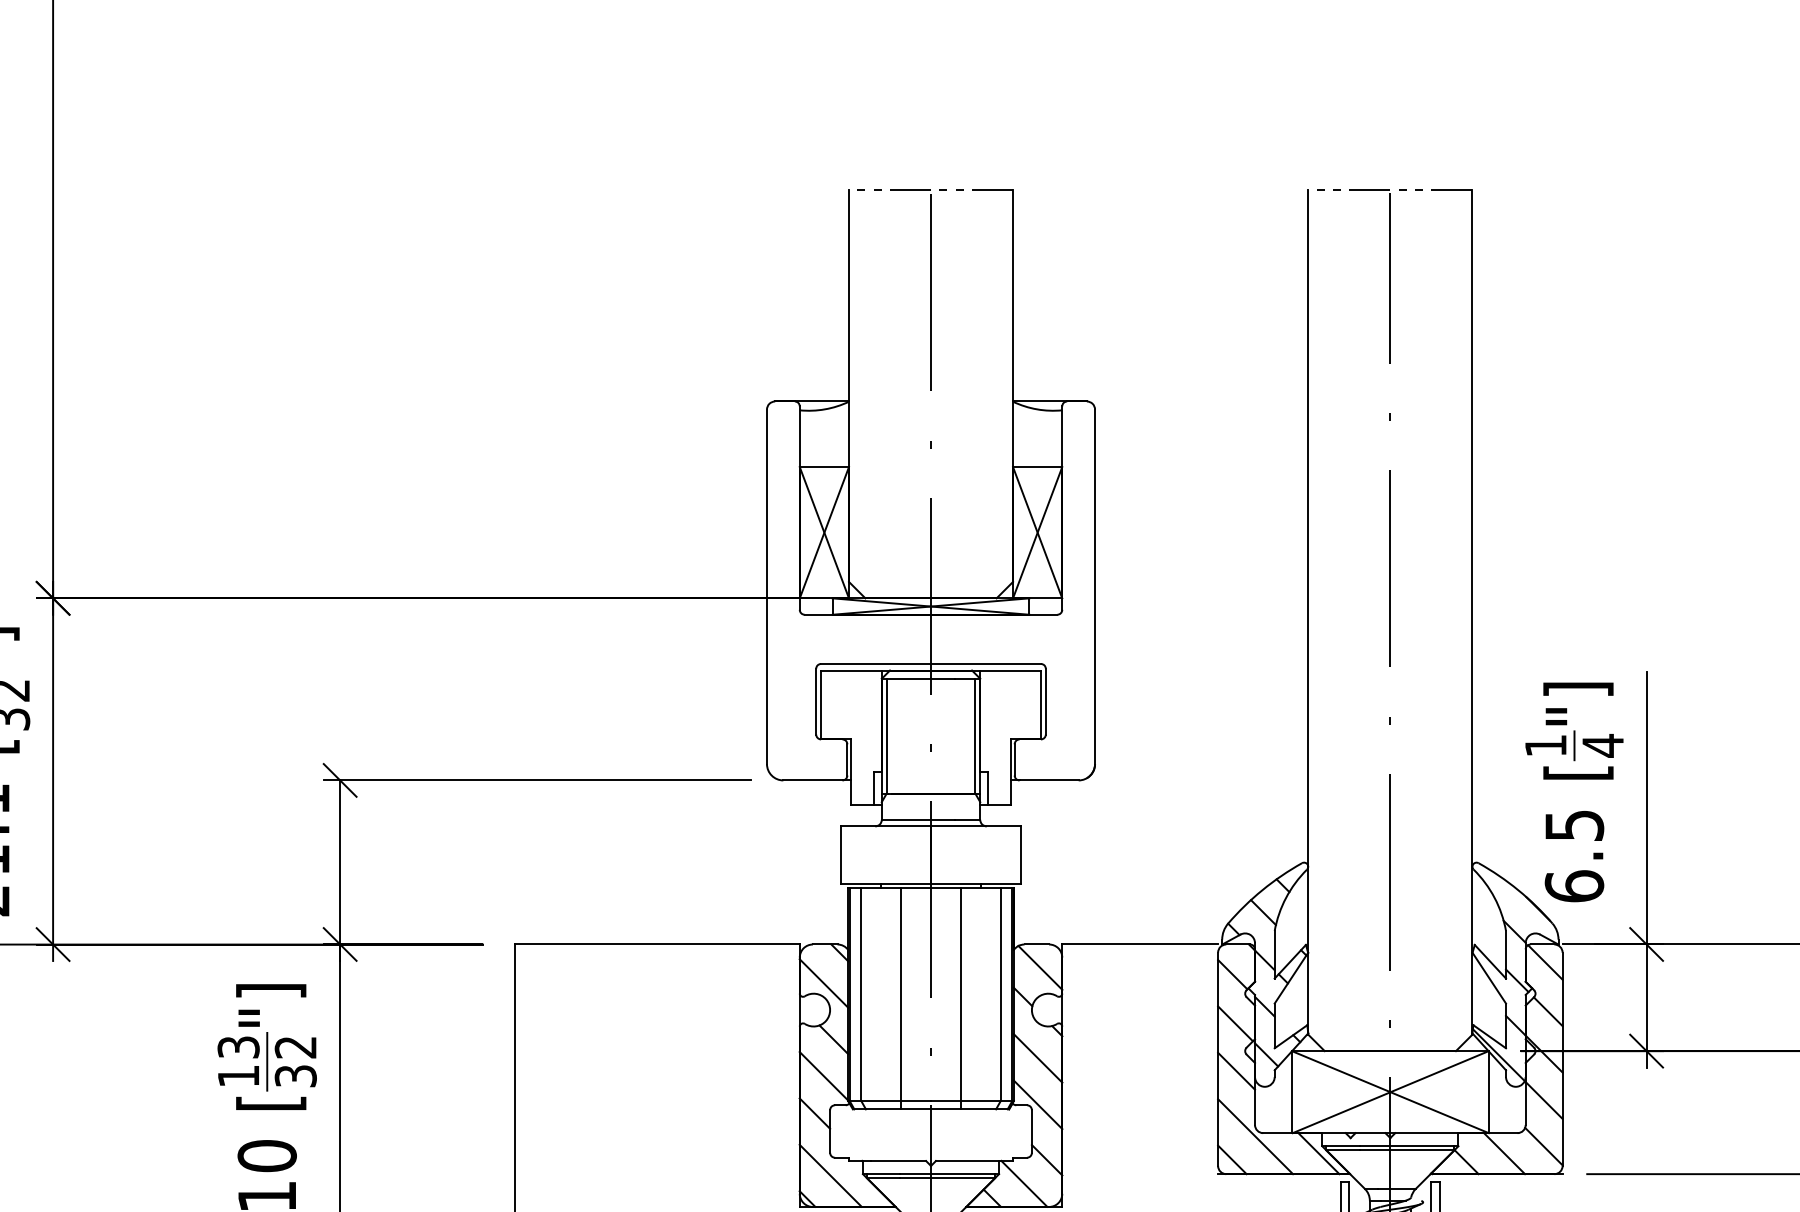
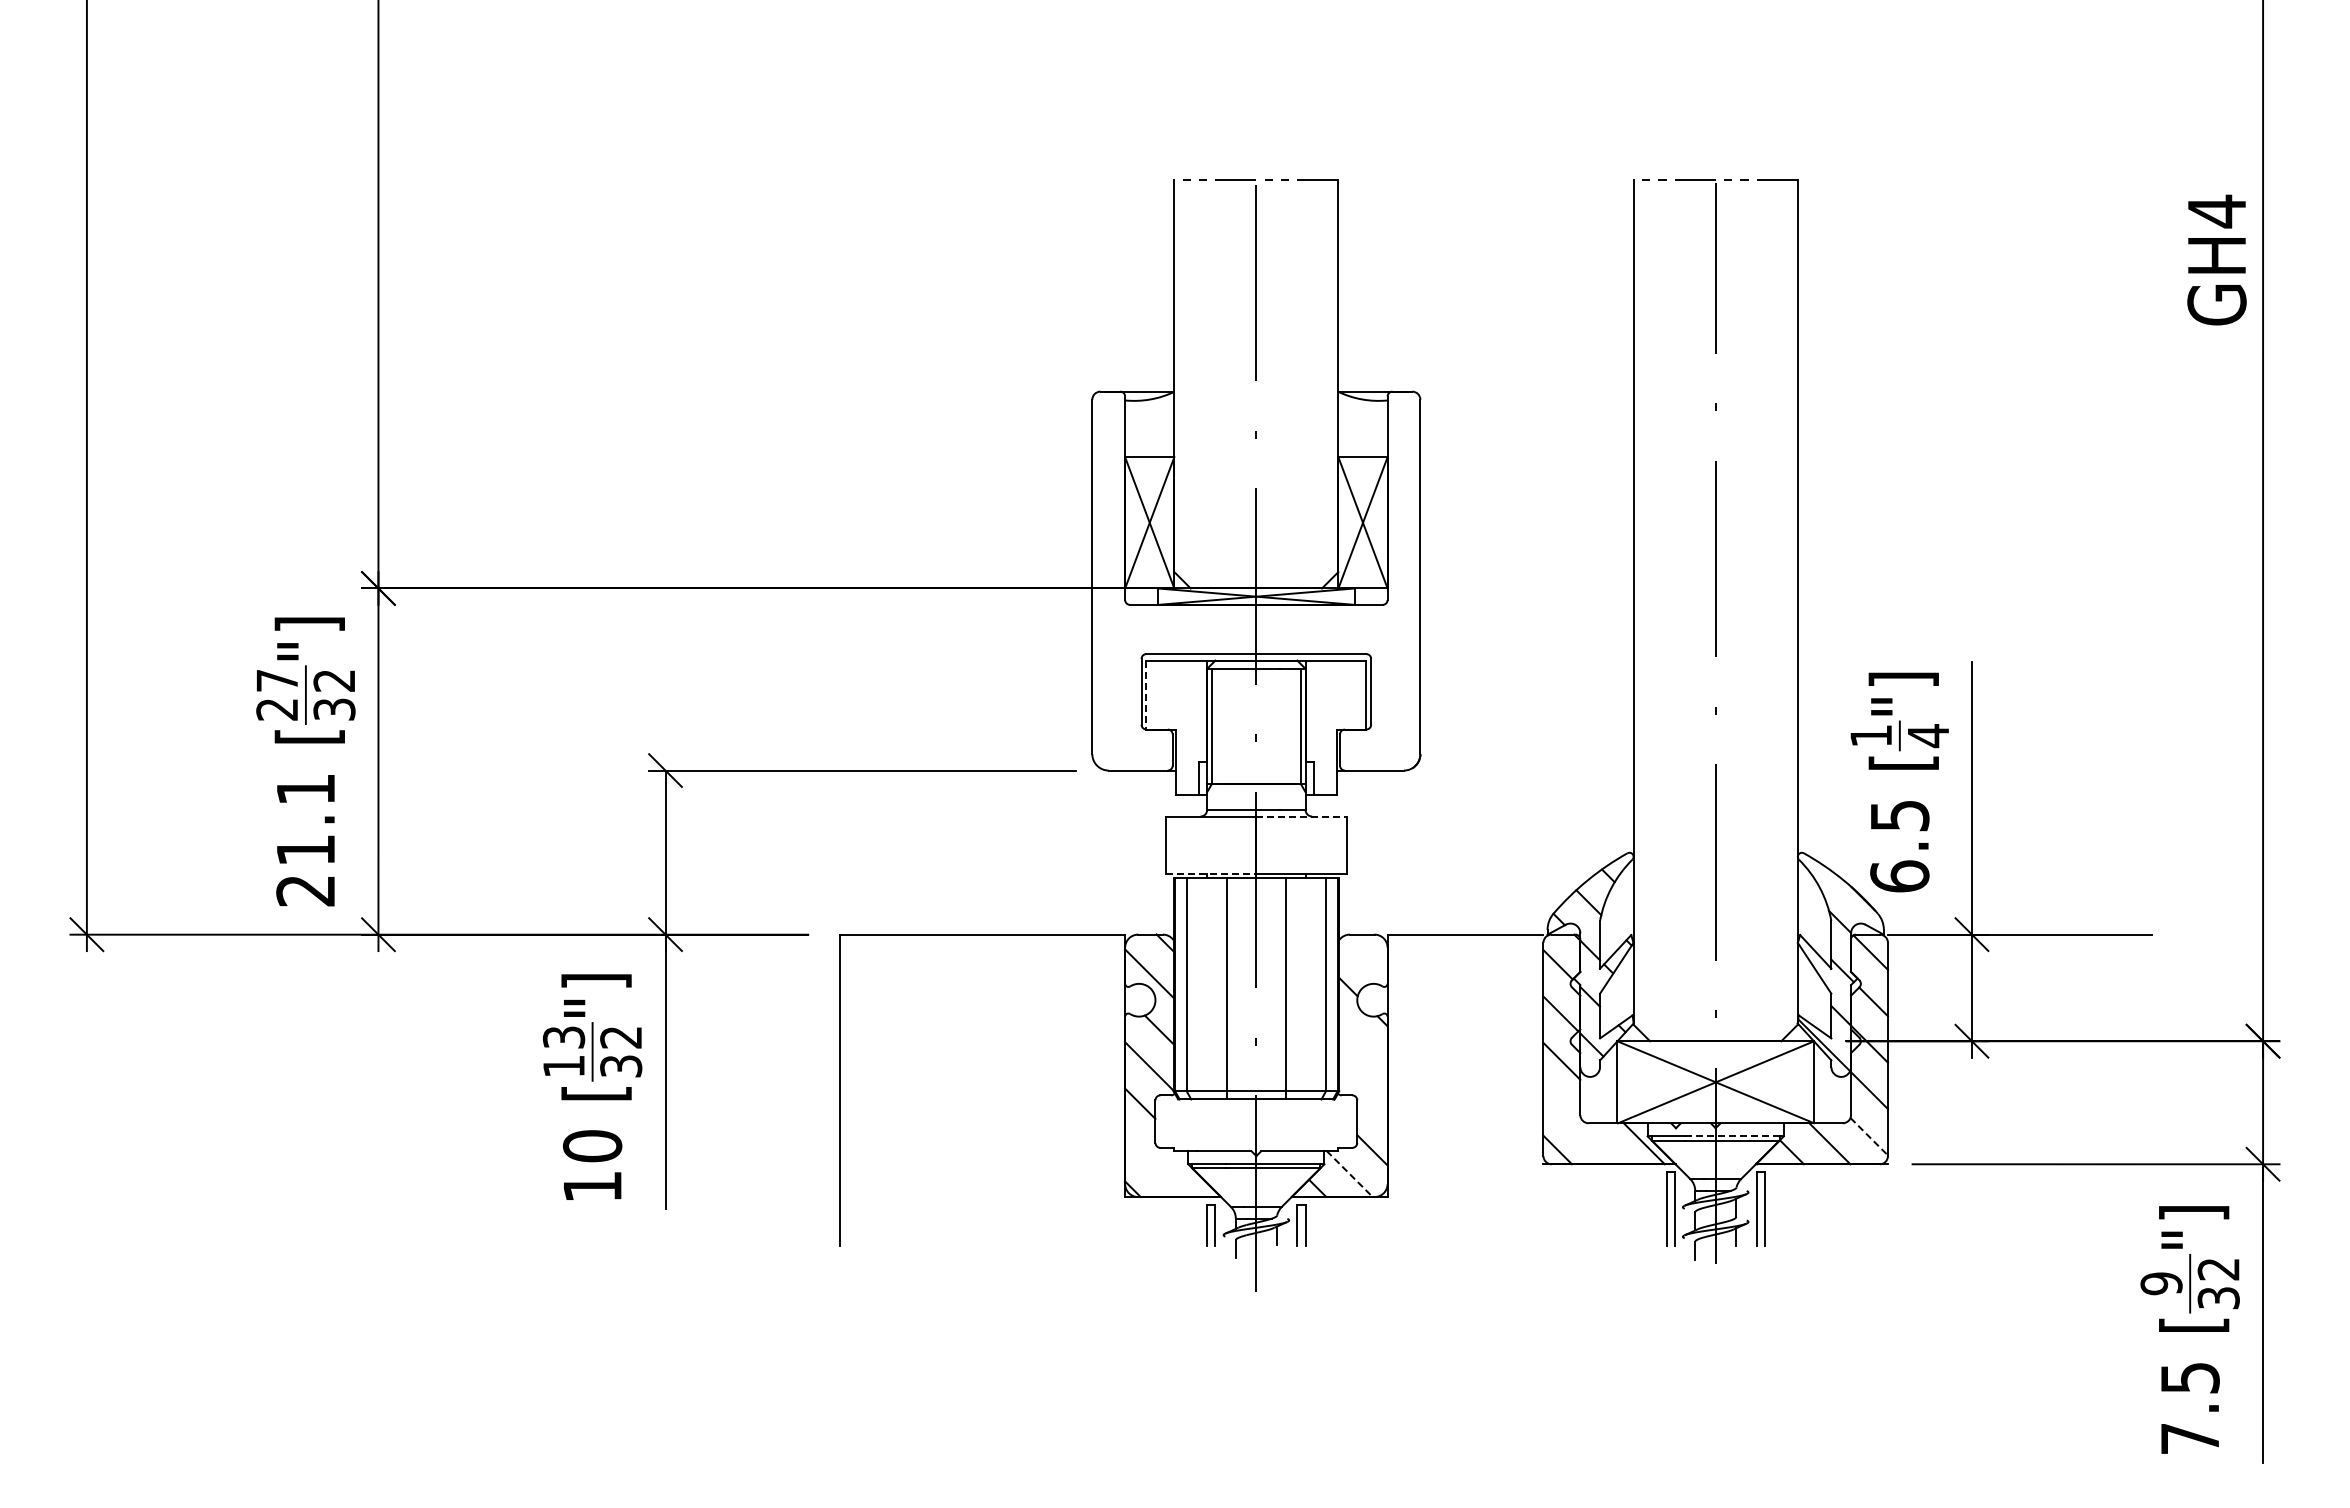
line: (821, 705) -> (1146, 695), solid -> dashed
line: (976, 826) -> (1301, 816), solid -> dashed
line: (886, 883) -> (1211, 873), solid -> dashed
line: (1040, 968) -> (1365, 958), removed
line: (1038, 1058) -> (1363, 1048), removed
line: (1038, 1104) -> (1363, 1094), removed
line: (1255, 1136) -> (1580, 1126), removed
line: (1407, 1145) -> (1732, 1135), solid -> dashed
line: (1544, 1147) -> (1869, 1137), solid -> dashed
line: (831, 1175) -> (1156, 1165), removed
line: (1025, 1184) -> (1350, 1174), solid -> dashed

